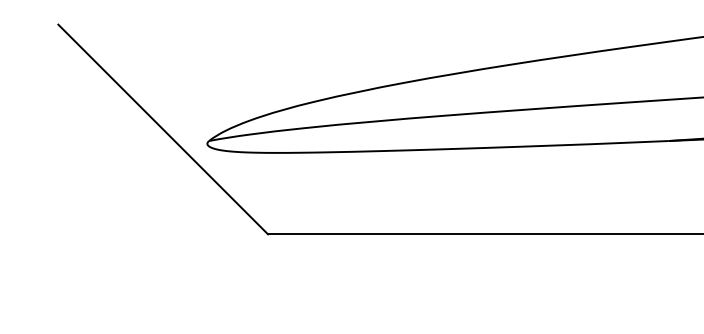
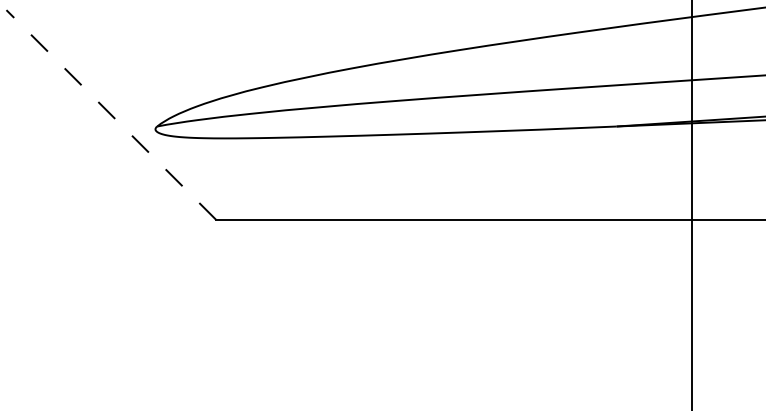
line: (162, 129) -> (110, 114), solid -> dashed

